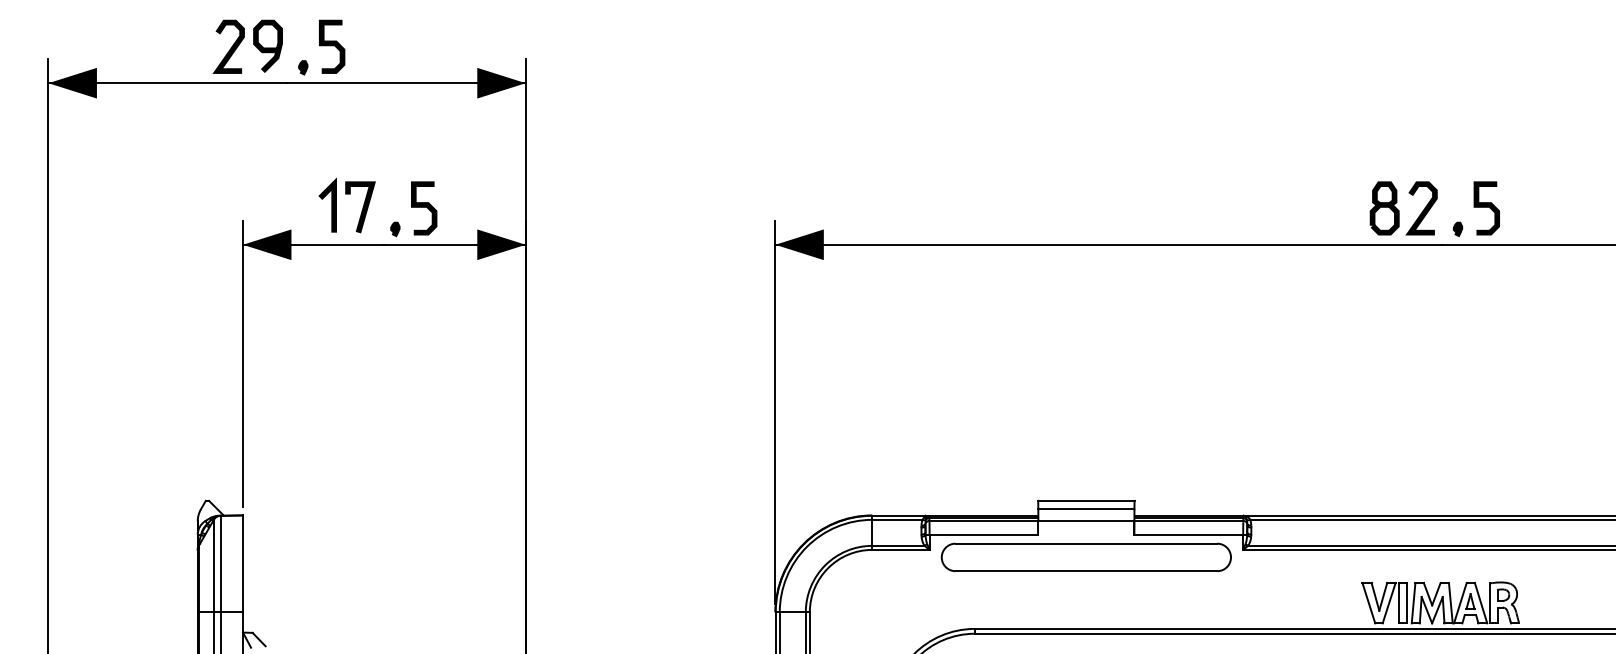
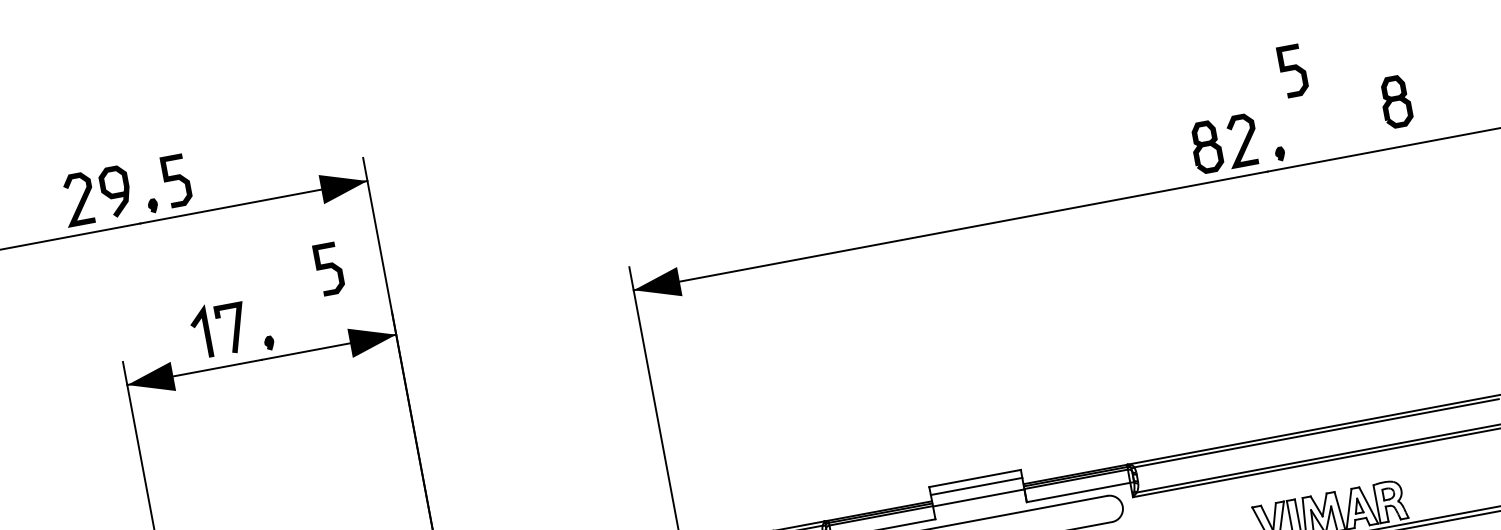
part: (1585, 198) -> (1396, 102), added
curve: (424, 207) -> (329, 268), moved
curve: (1486, 207) -> (1292, 70), moved

